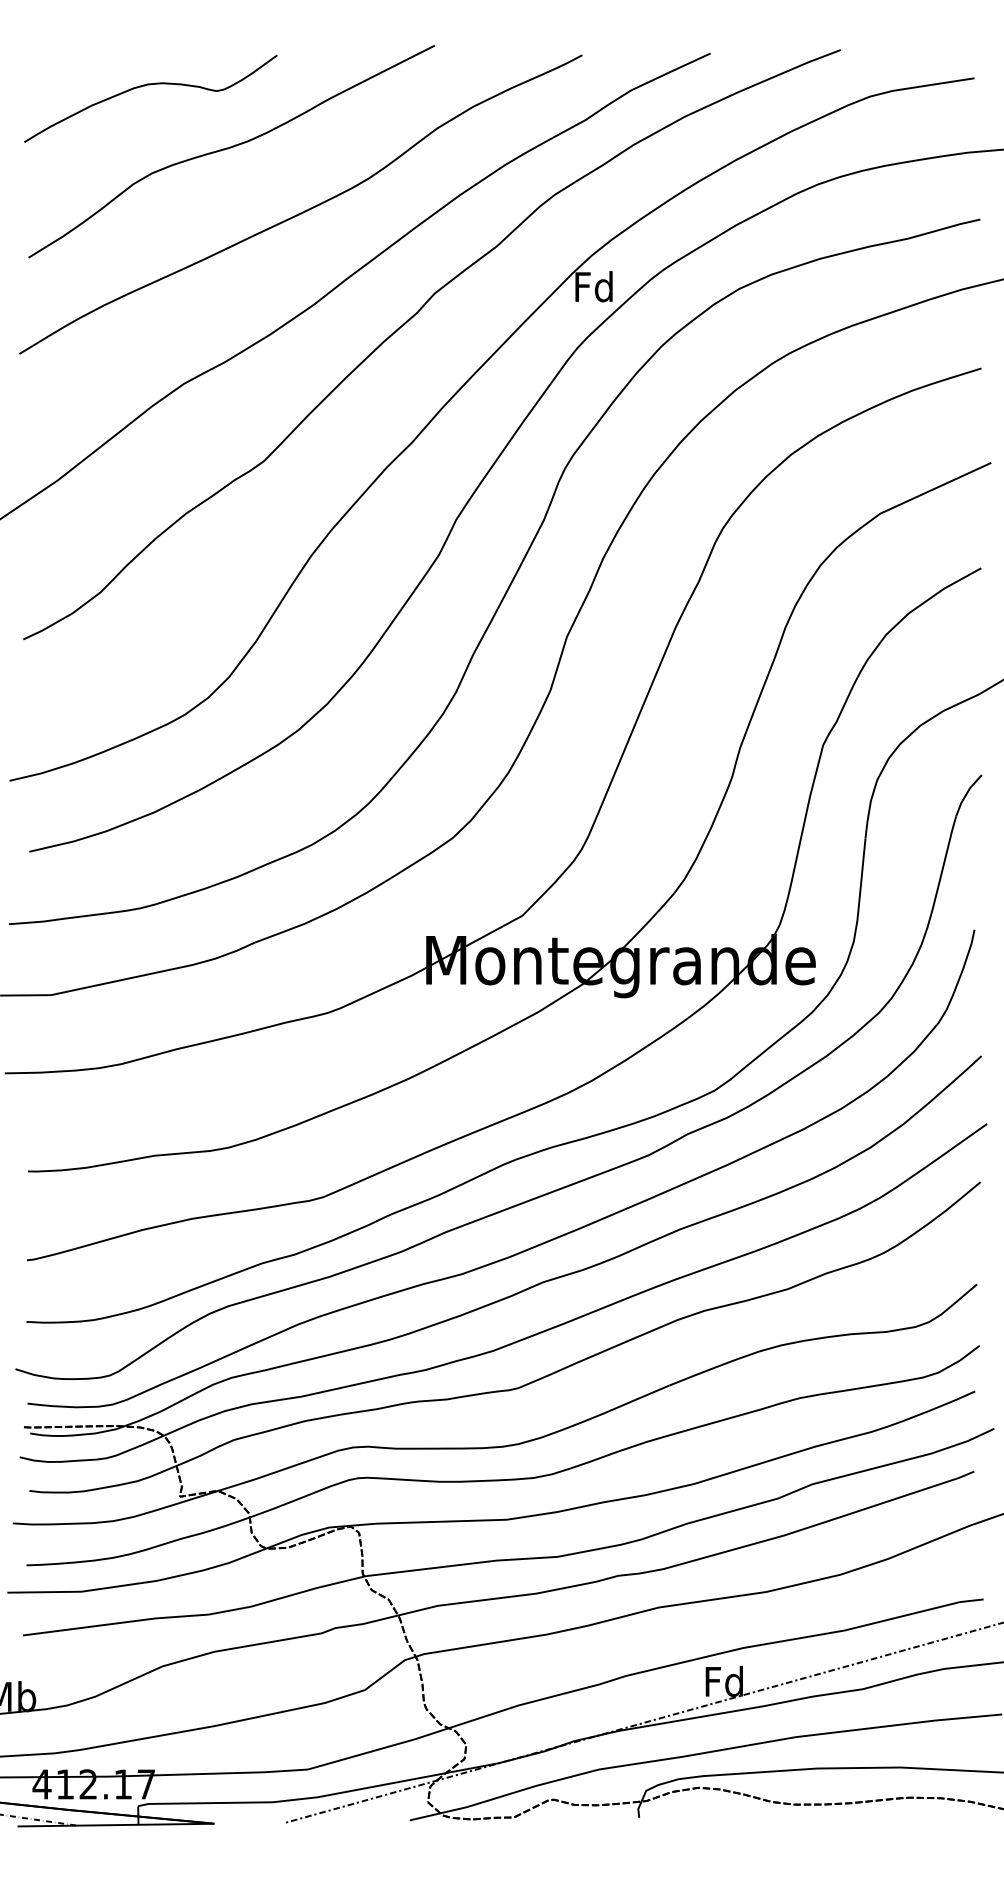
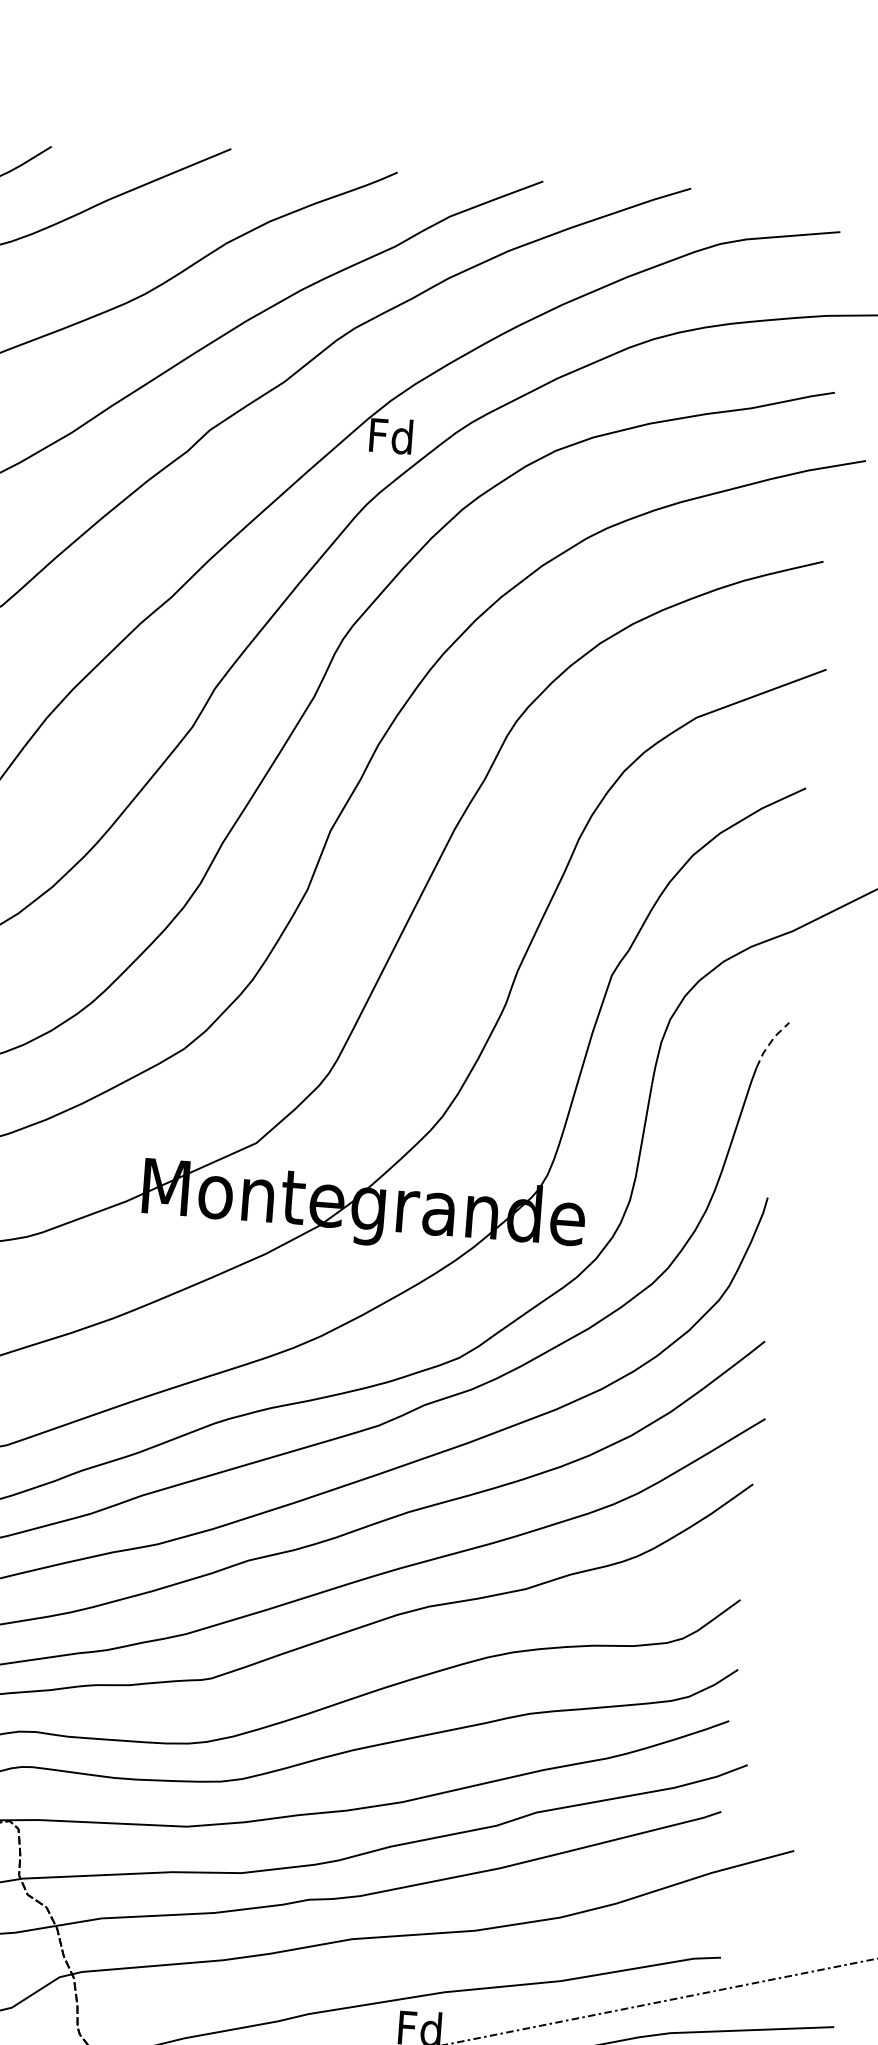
line: (966, 794) -> (770, 1043), solid -> dashed

